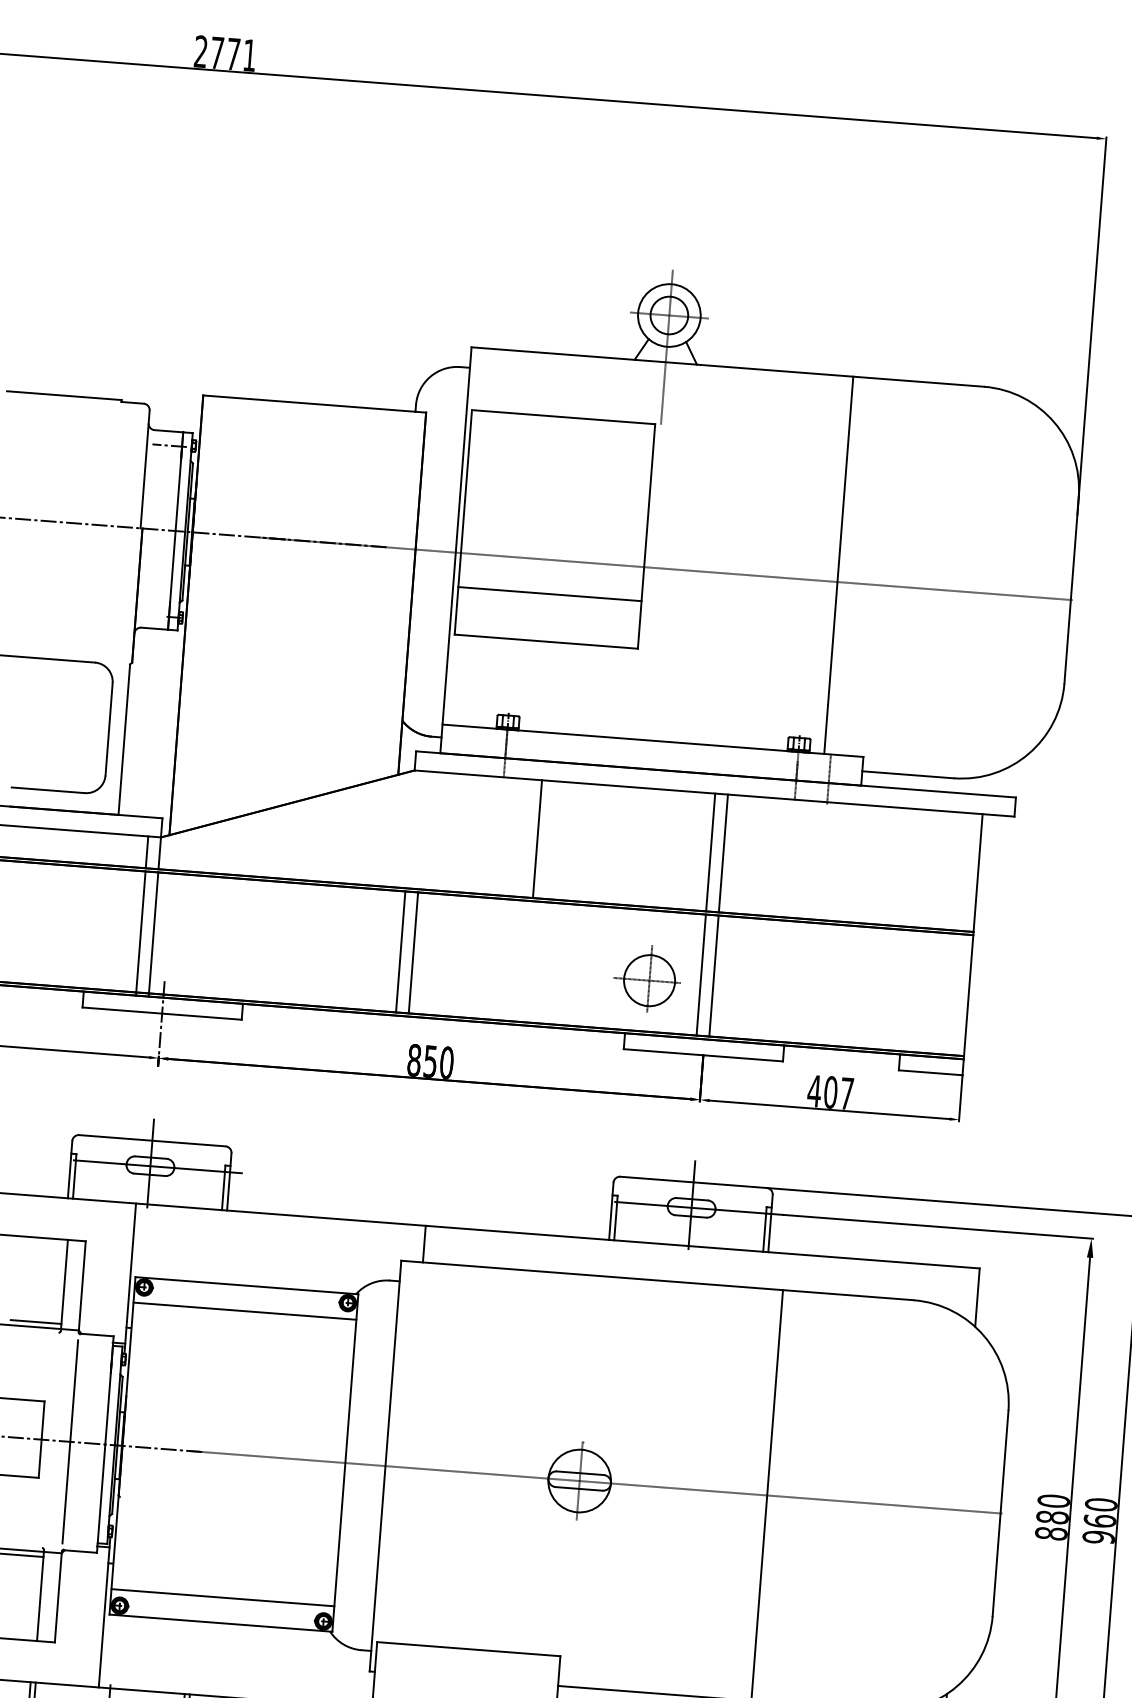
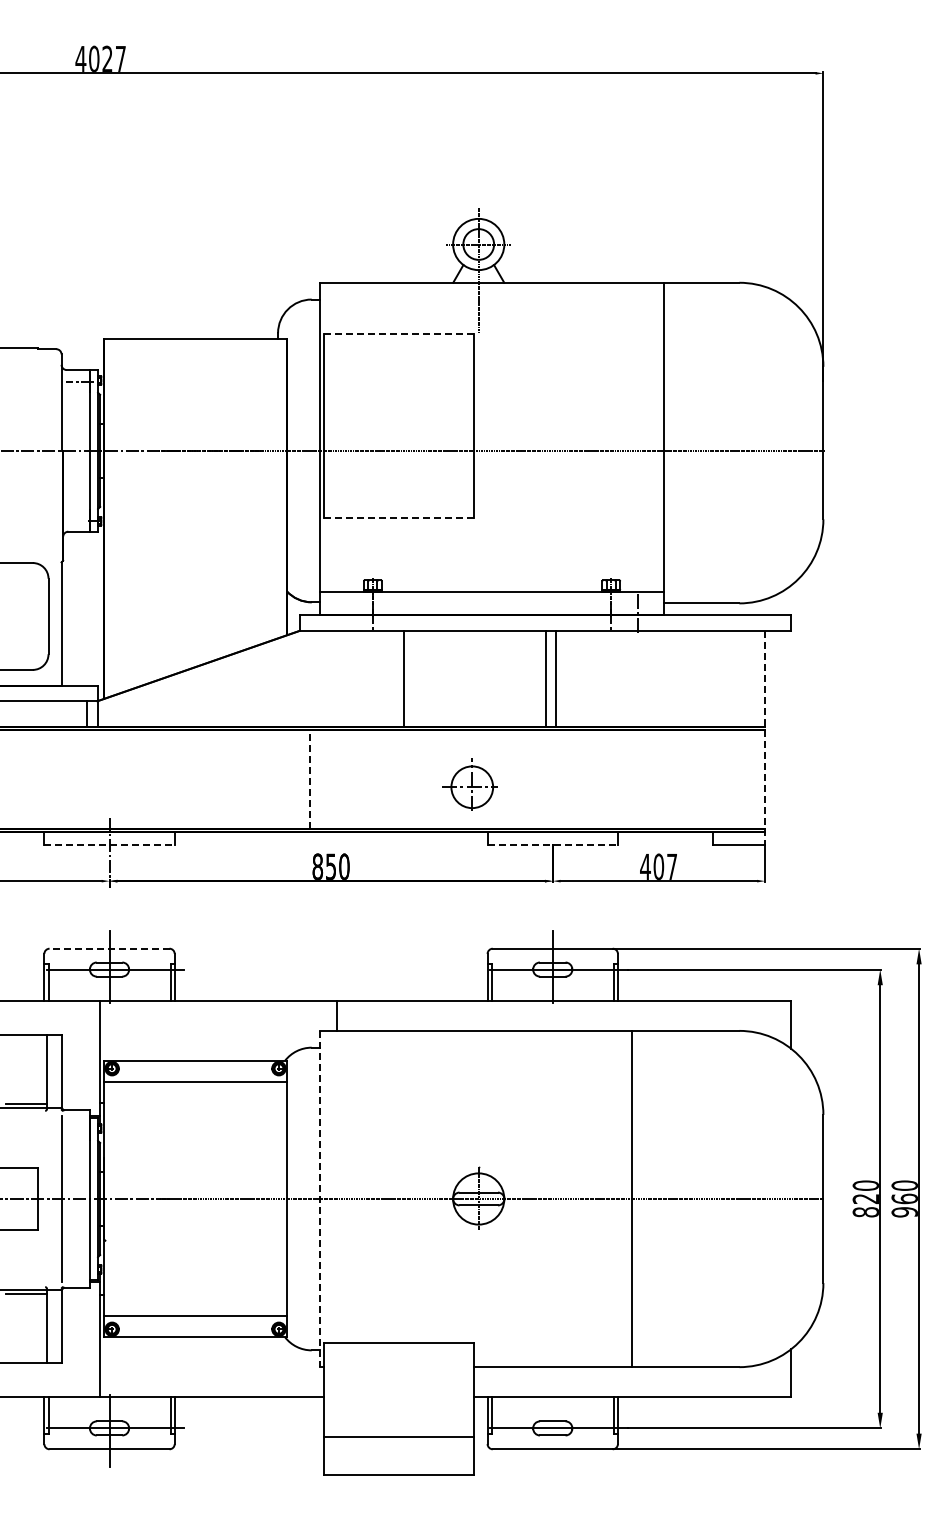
text: (224, 52) -> (100, 58), 2771 -> 4027
line: (563, 416) -> (398, 333), solid -> dashed
line: (839, 564) -> (664, 436), moved
line: (549, 593) -> (398, 478), removed
line: (546, 641) -> (399, 517), solid -> dashed
line: (141, 933) -> (87, 780), removed
line: (153, 934) -> (97, 780), removed
line: (973, 944) -> (765, 737), solid -> dashed
line: (400, 950) -> (299, 778), removed
line: (413, 952) -> (310, 779), solid -> dashed
line: (700, 973) -> (545, 778), removed
line: (714, 974) -> (556, 778), removed
part: (646, 977) -> (469, 784), moved
line: (163, 1013) -> (110, 844), solid -> dashed
line: (704, 1055) -> (553, 844), solid -> dashed
line: (152, 1140) -> (109, 948), solid -> dashed
line: (385, 1466) -> (319, 1199), solid -> dashed
text: (1052, 1516) -> (865, 1198), 880 -> 820

